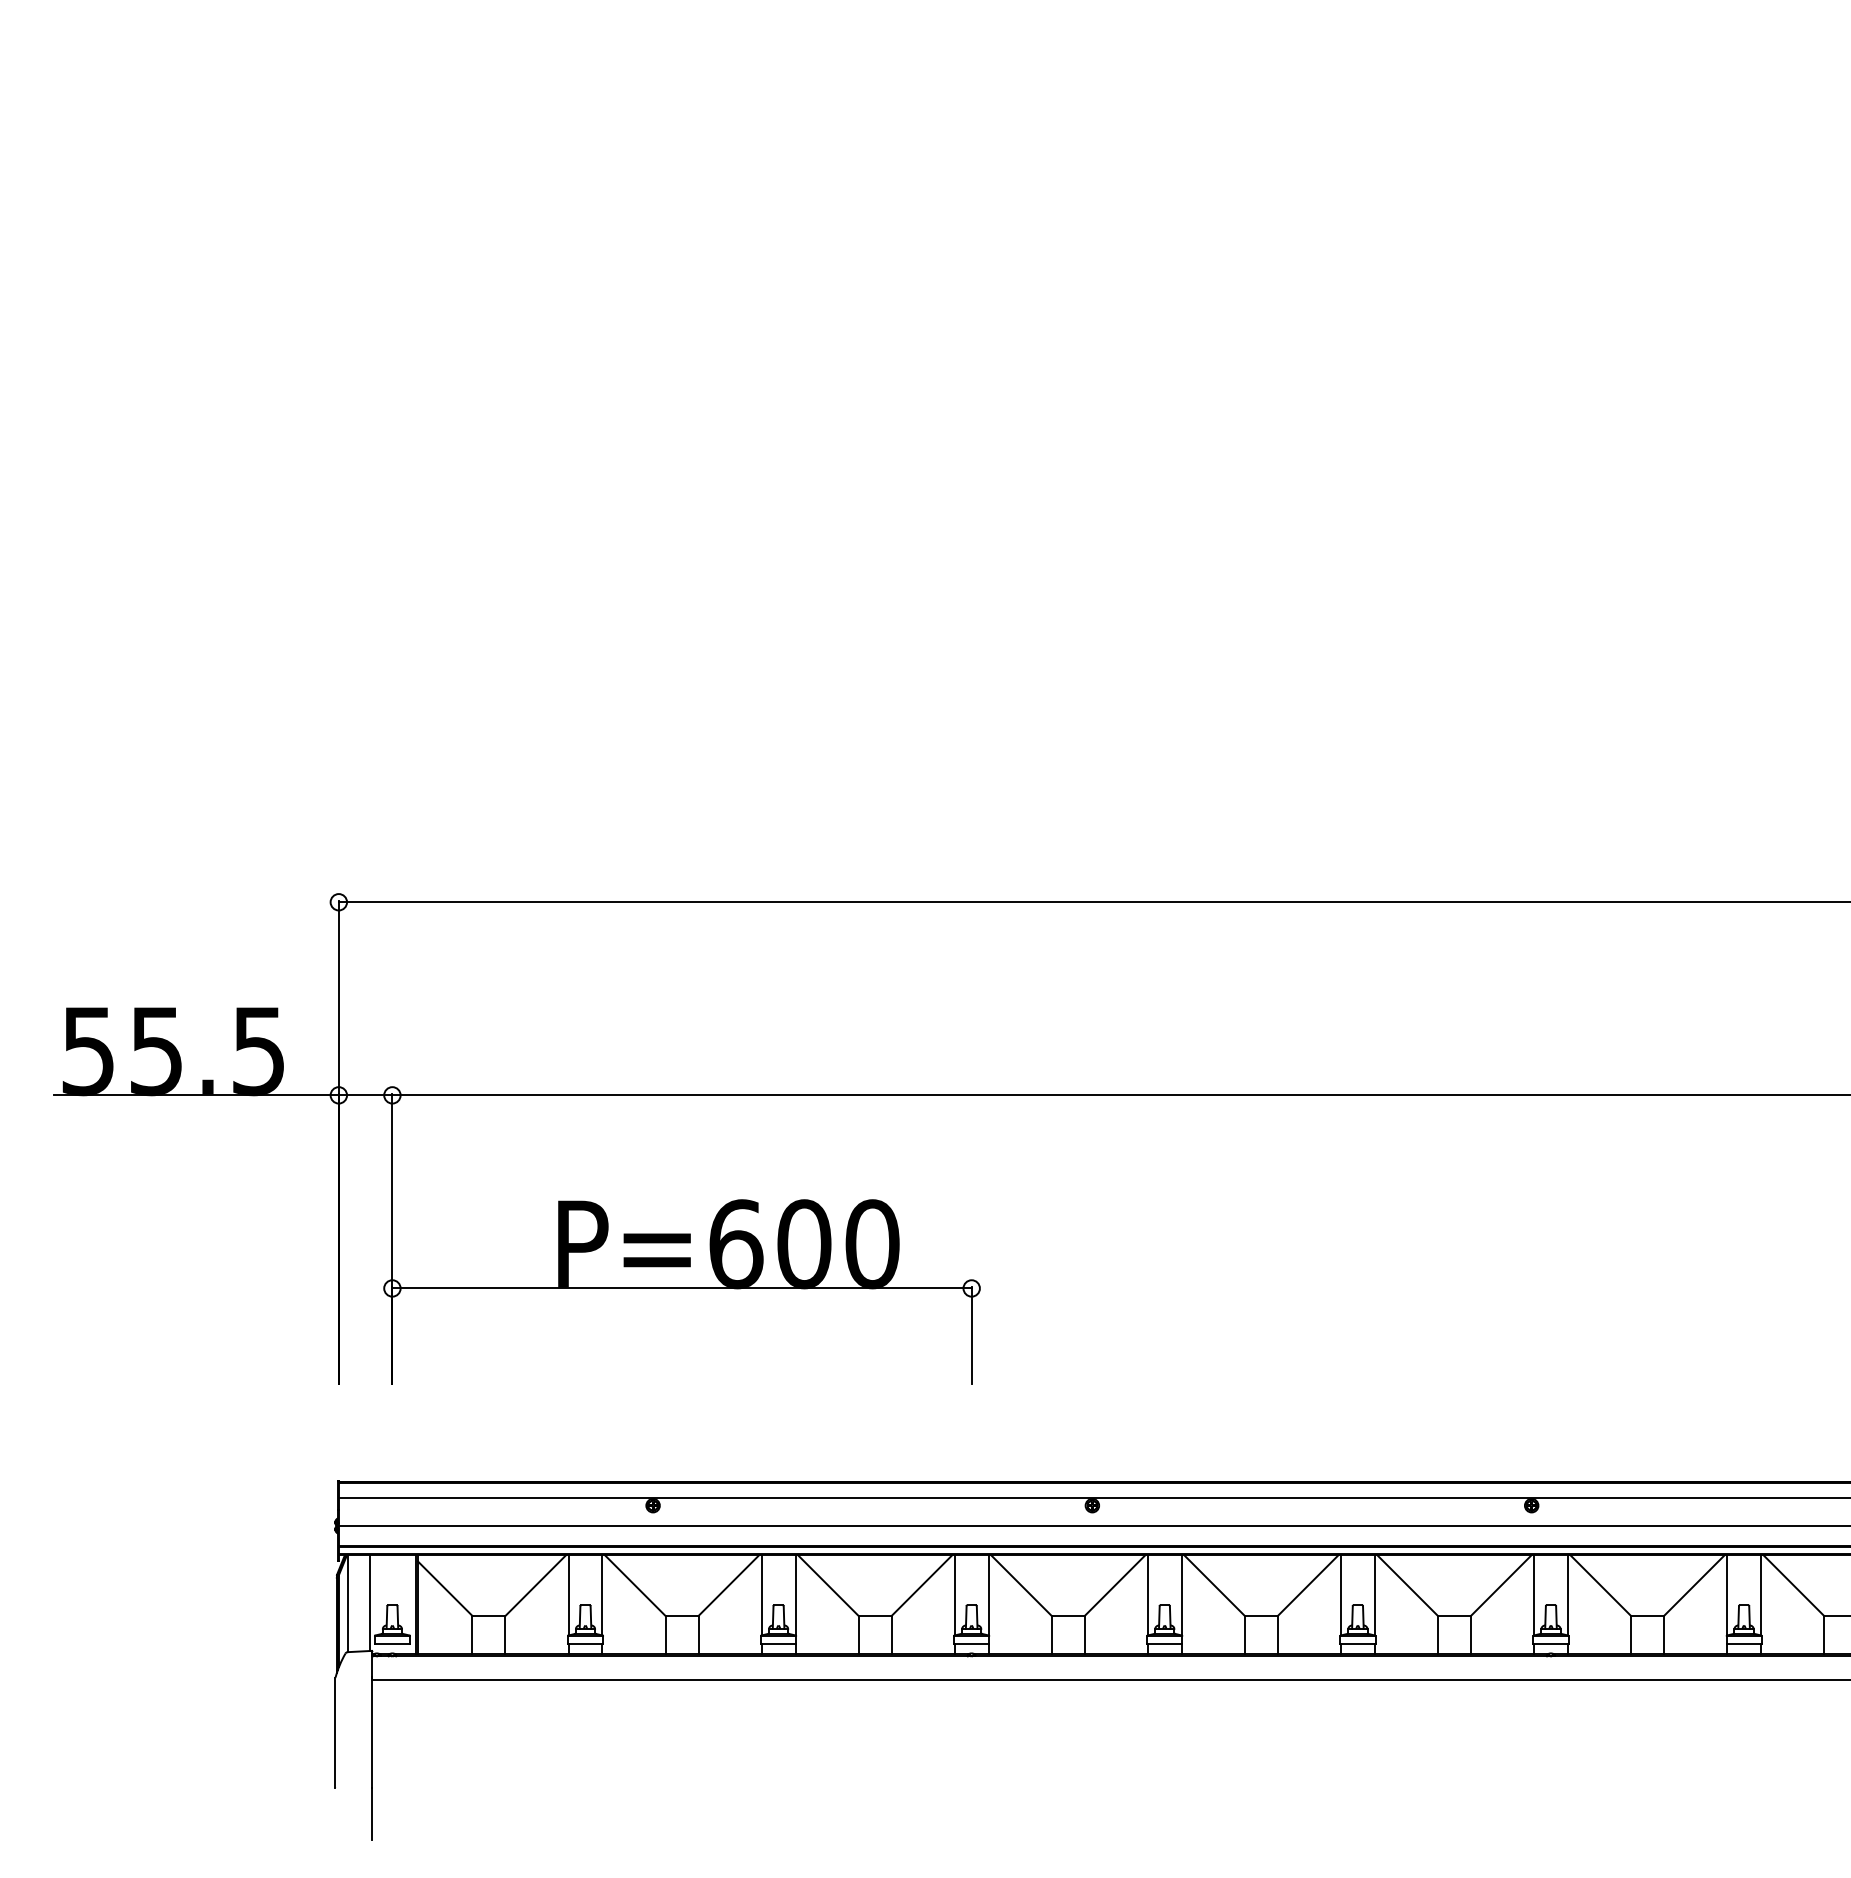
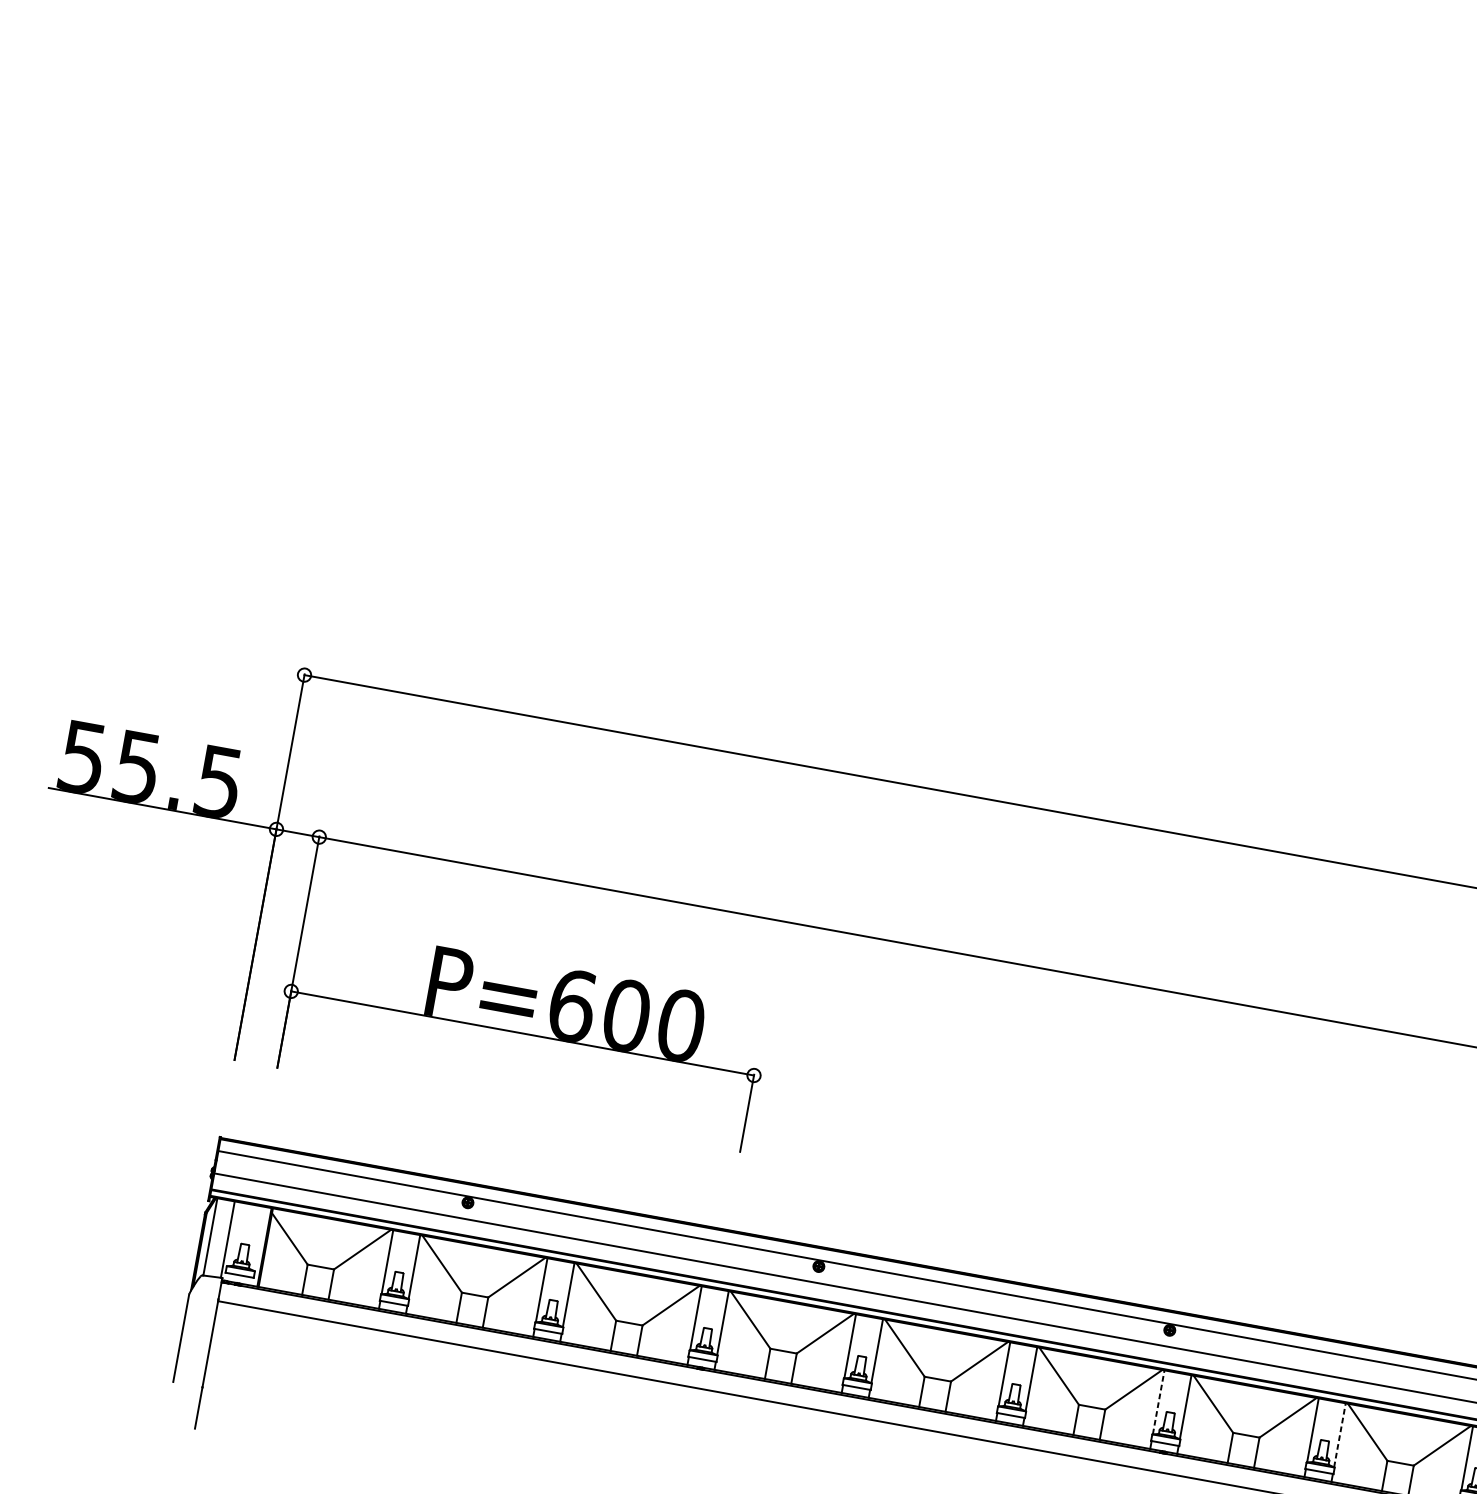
line: (1534, 1594) -> (1159, 1401), solid -> dashed
line: (1760, 1594) -> (1339, 1434), solid -> dashed

